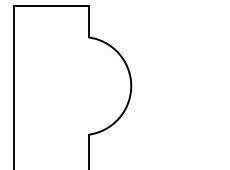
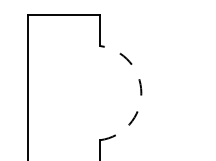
arc: (131, 86) -> (141, 93), solid -> dashed

